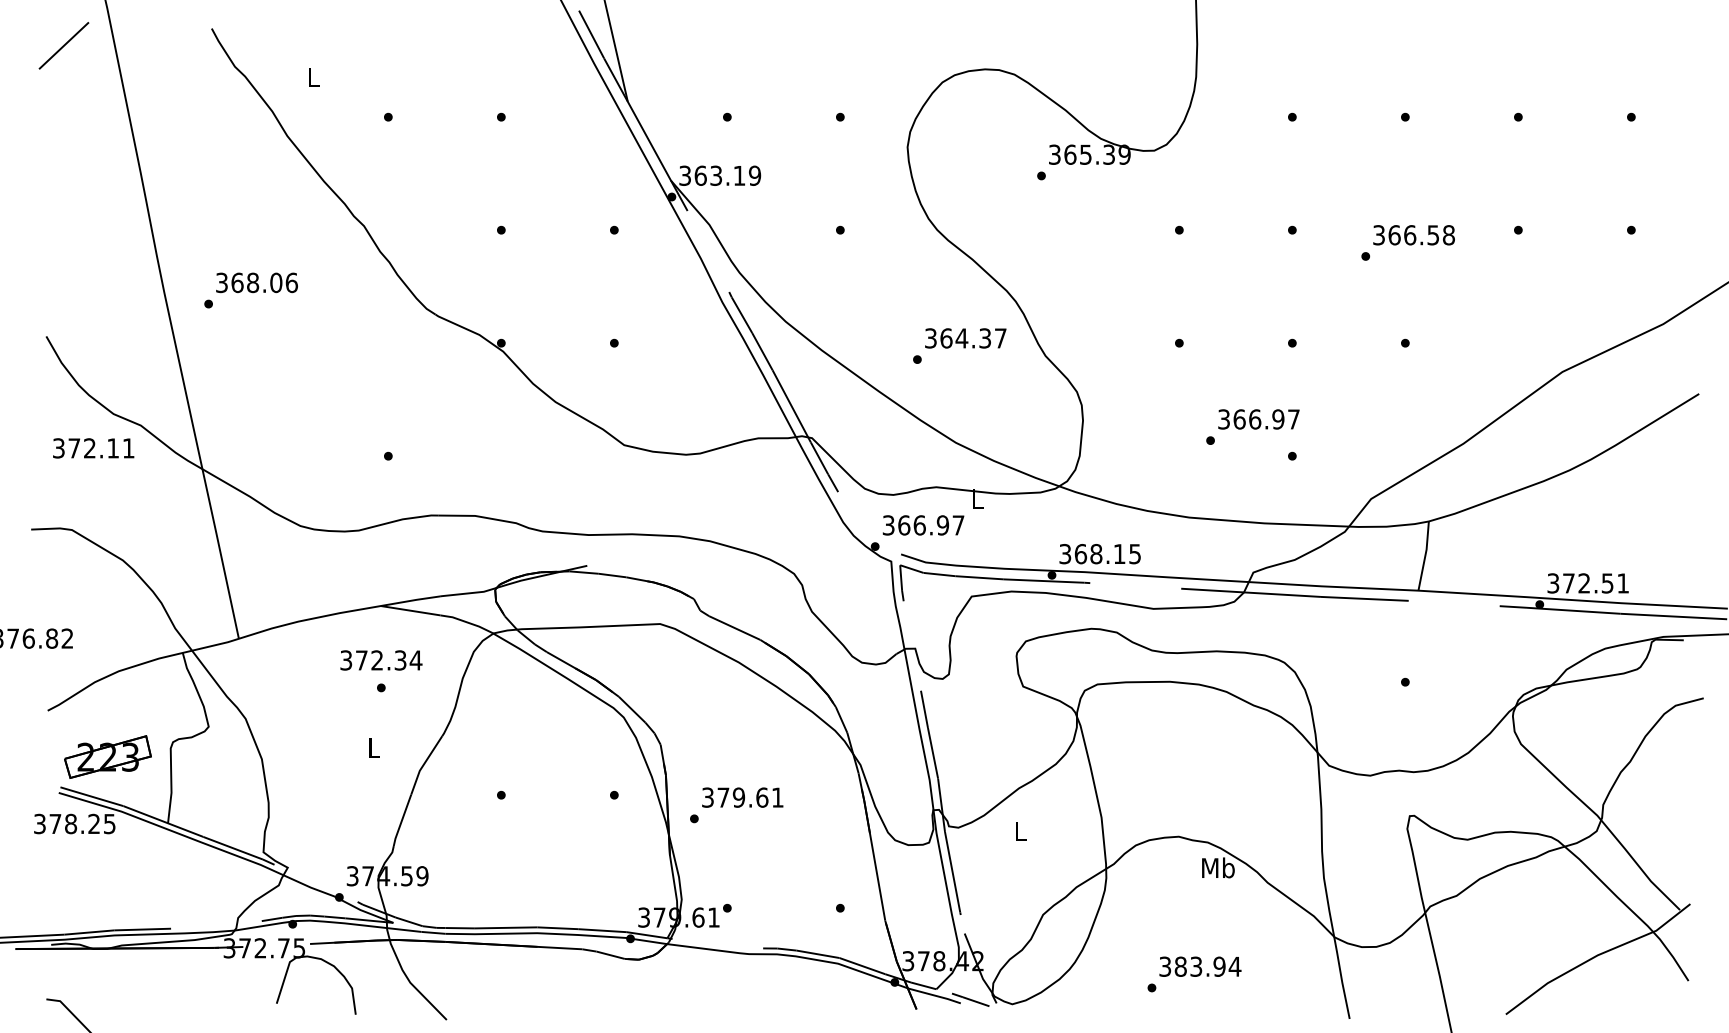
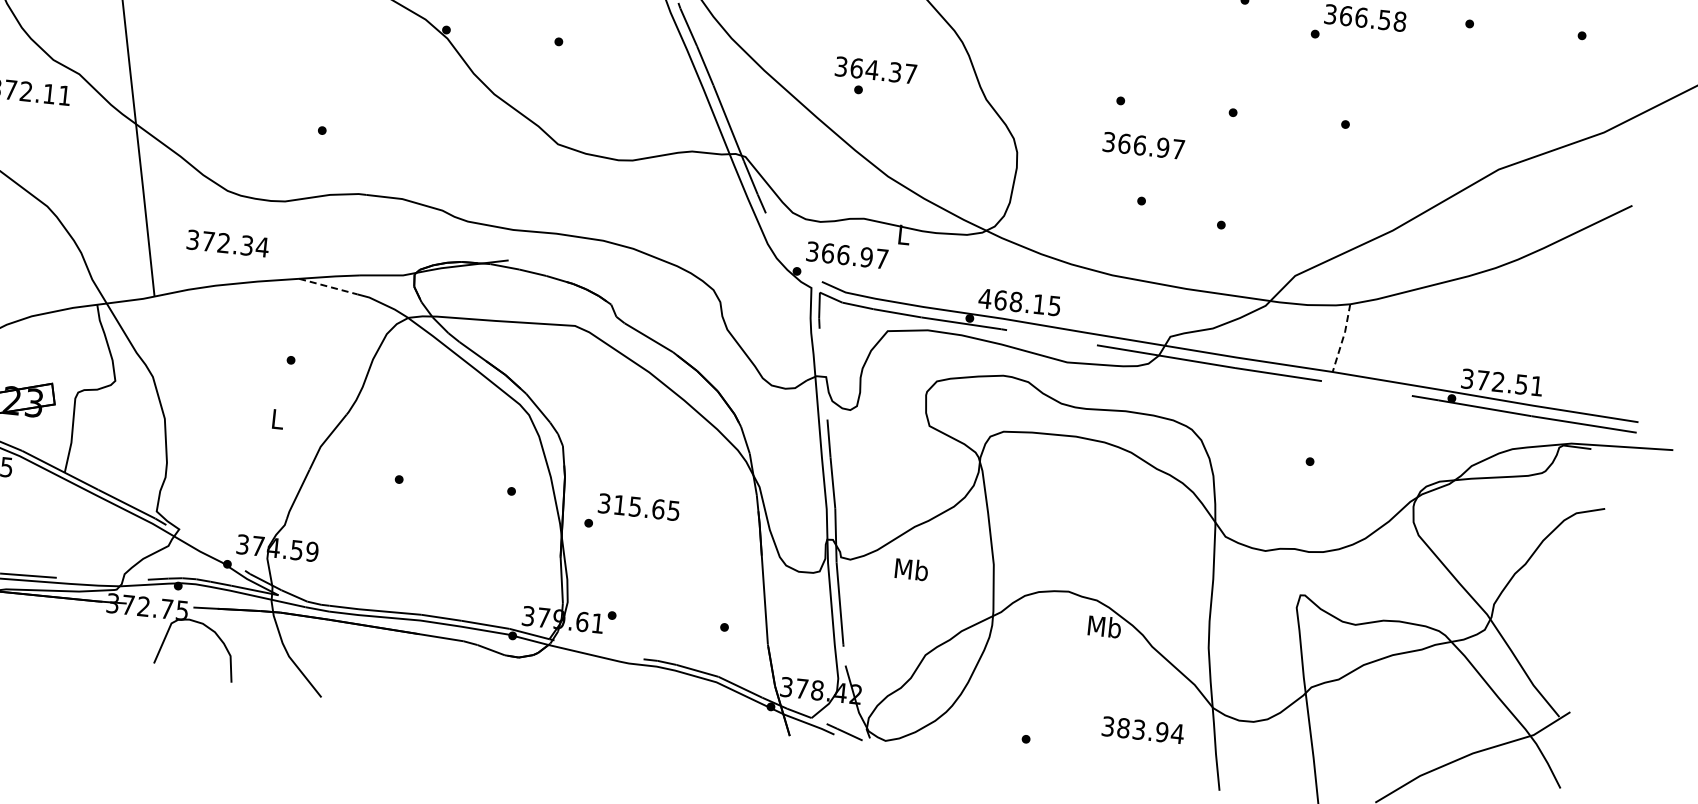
text: (965, 338) -> (875, 70), moved
text: (1258, 419) -> (1143, 145), moved
text: (1064, 554) -> (984, 299), 368.15 -> 468.15
line: (1425, 555) -> (1343, 337), solid -> dashed
line: (411, 610) -> (329, 286), solid -> dashed
text: (381, 660) -> (228, 243), moved
text: (750, 797) -> (646, 507), 379.61 -> 315.65
text: (1020, 830) -> (911, 568), L -> Mb
text: (1200, 966) -> (1143, 730), moved

